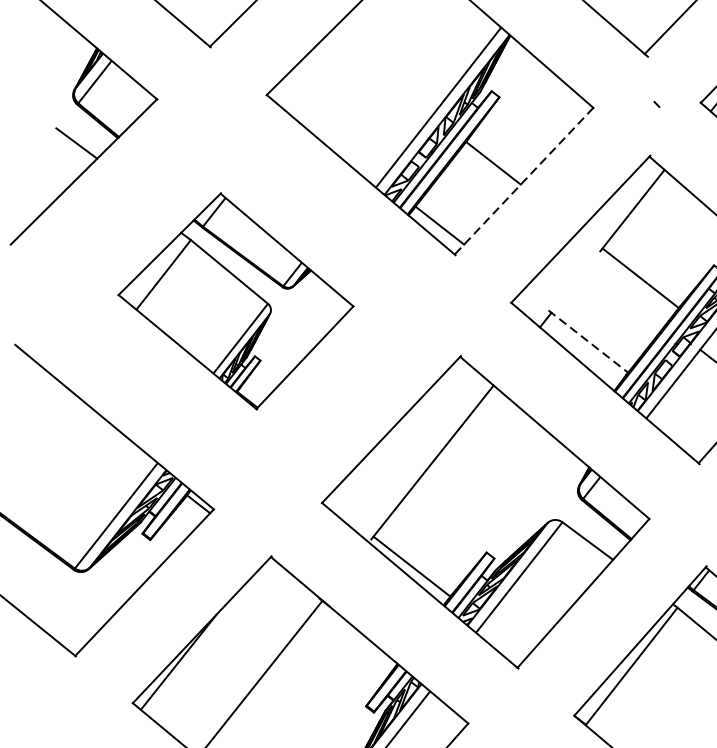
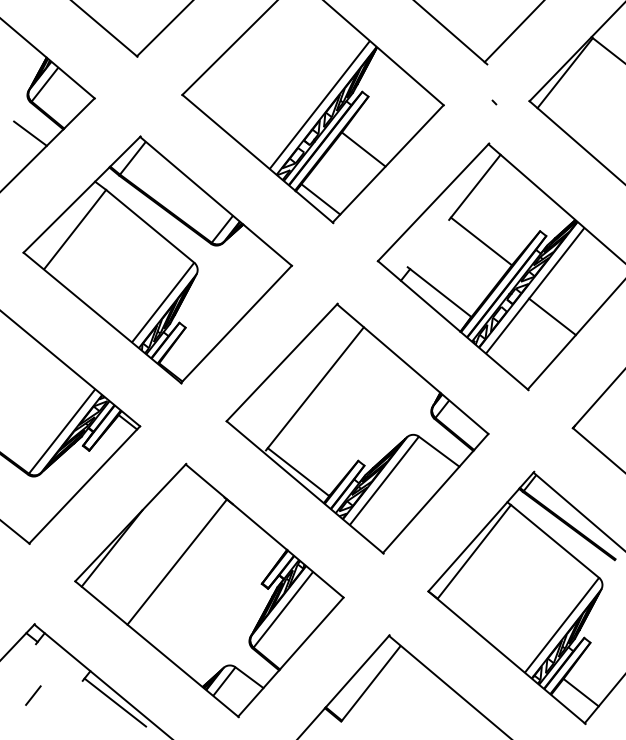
line: (524, 180) -> (388, 163), dashed -> solid
part: (235, 300) -> (157, 259), size x1.43
line: (589, 342) -> (440, 292), dashed -> solid

